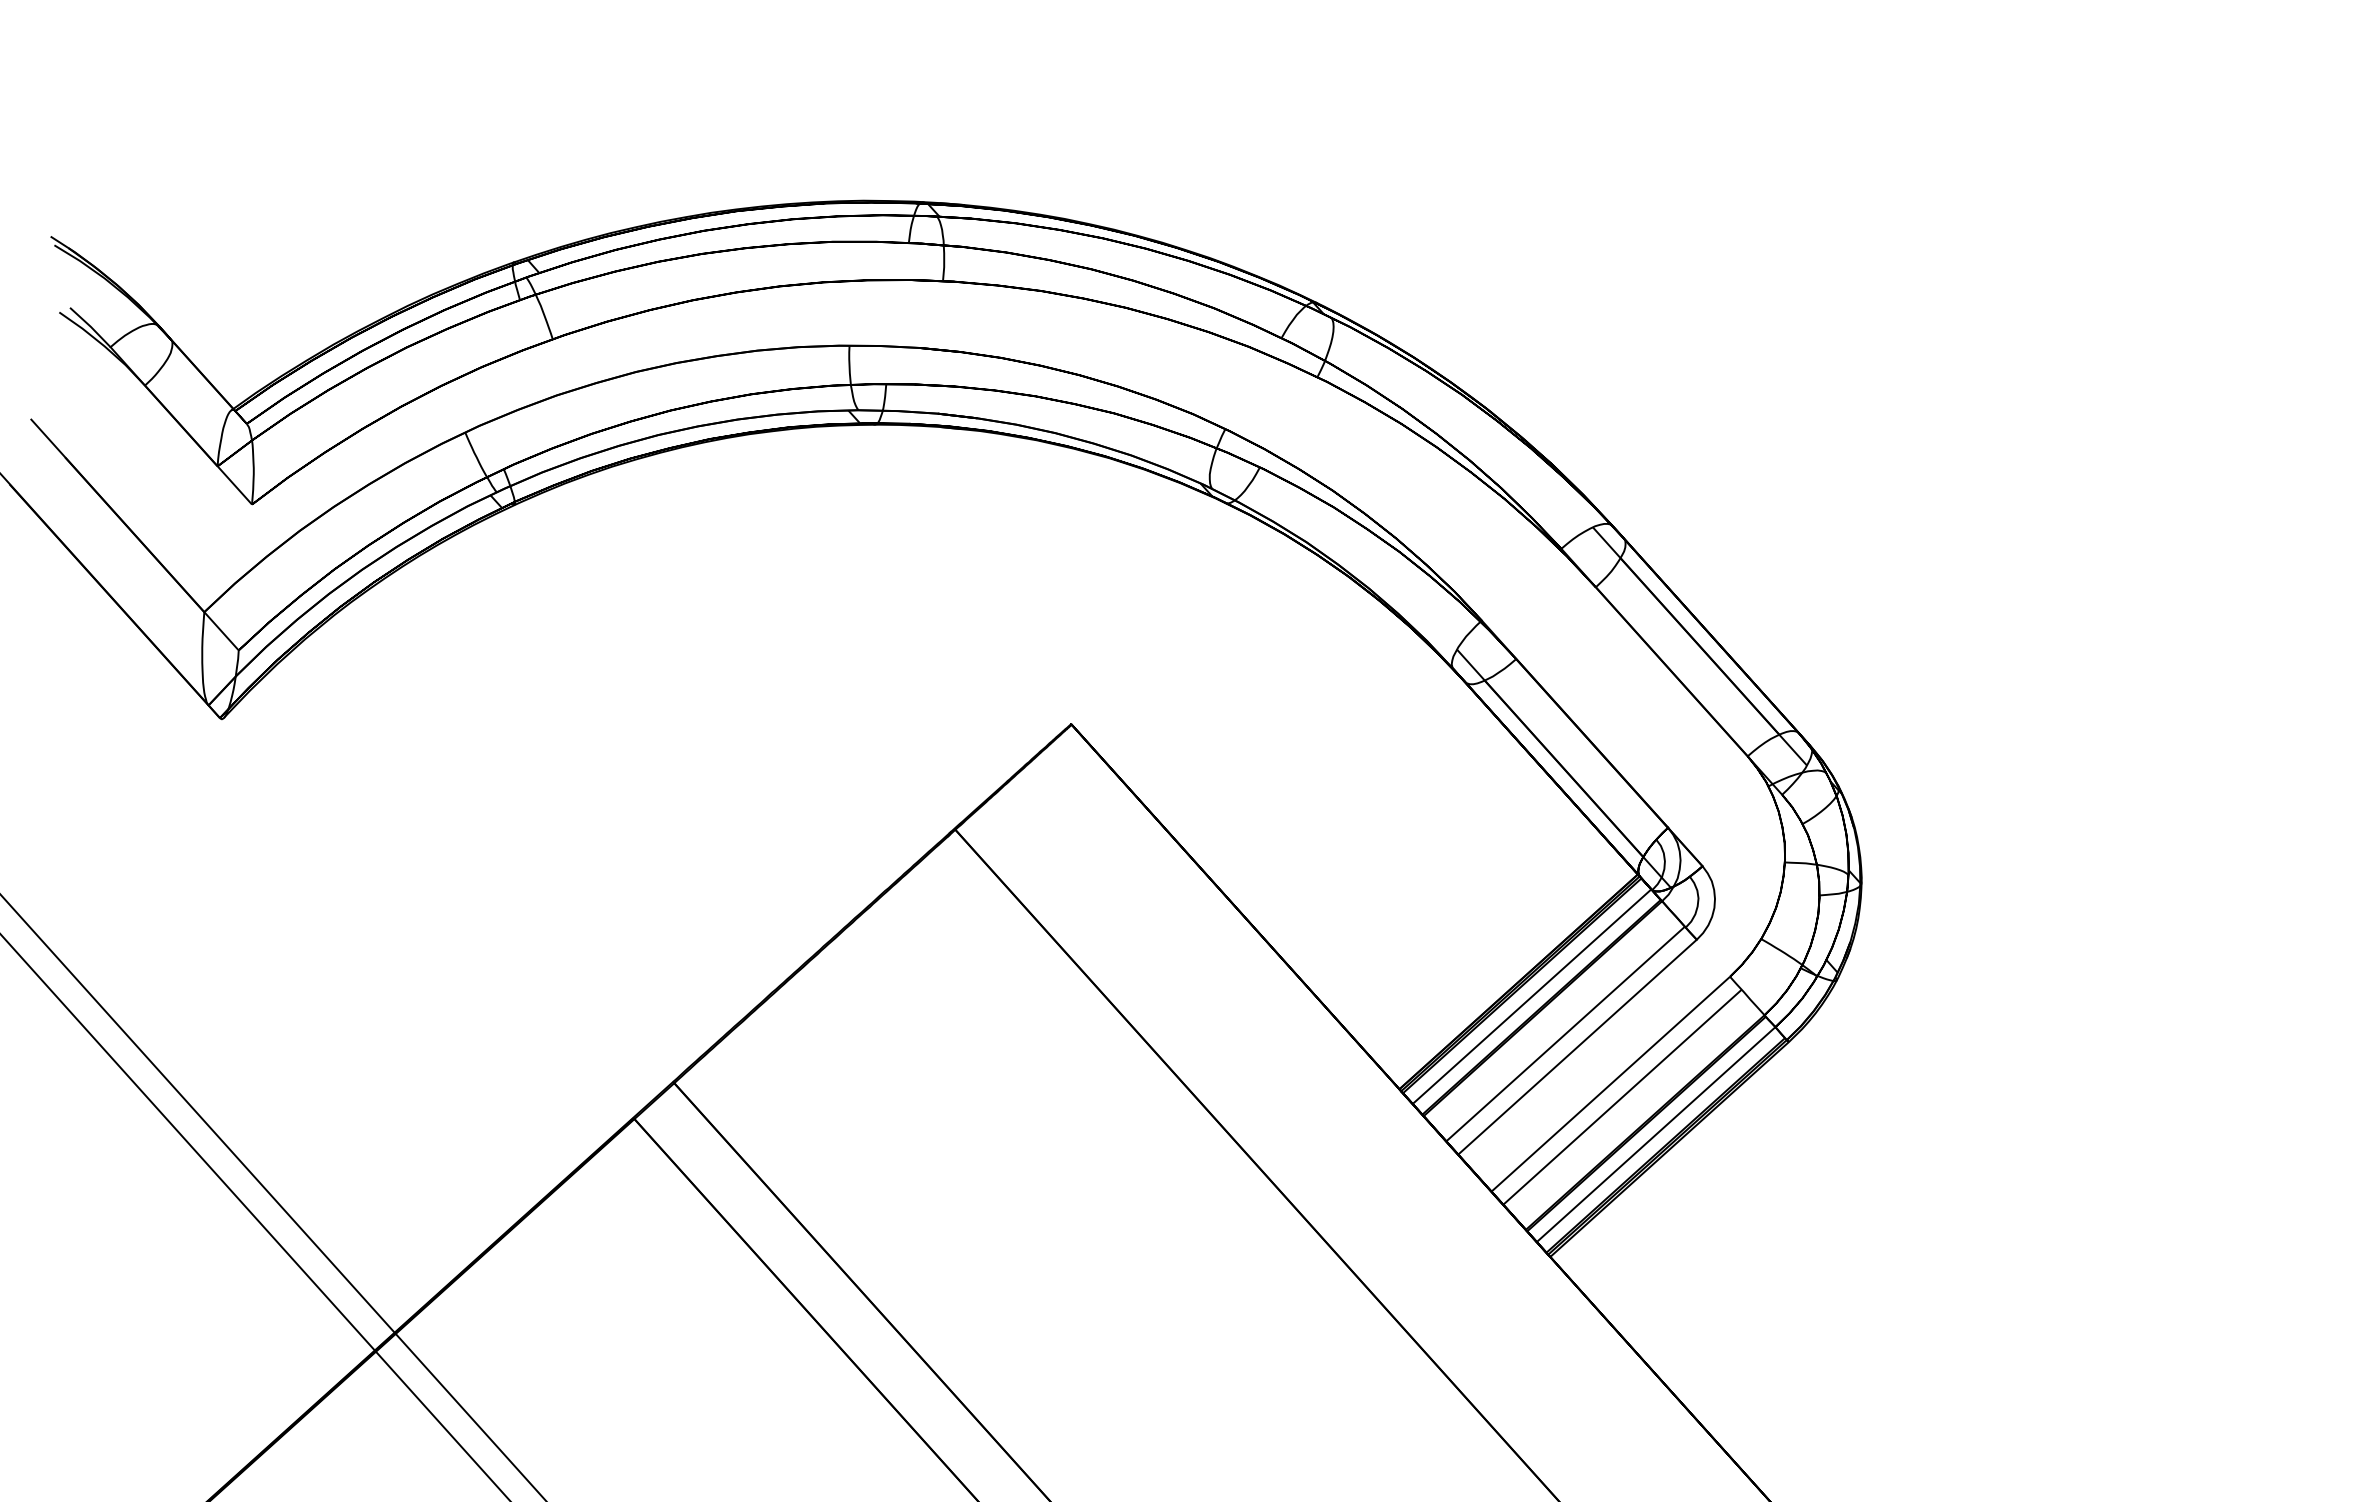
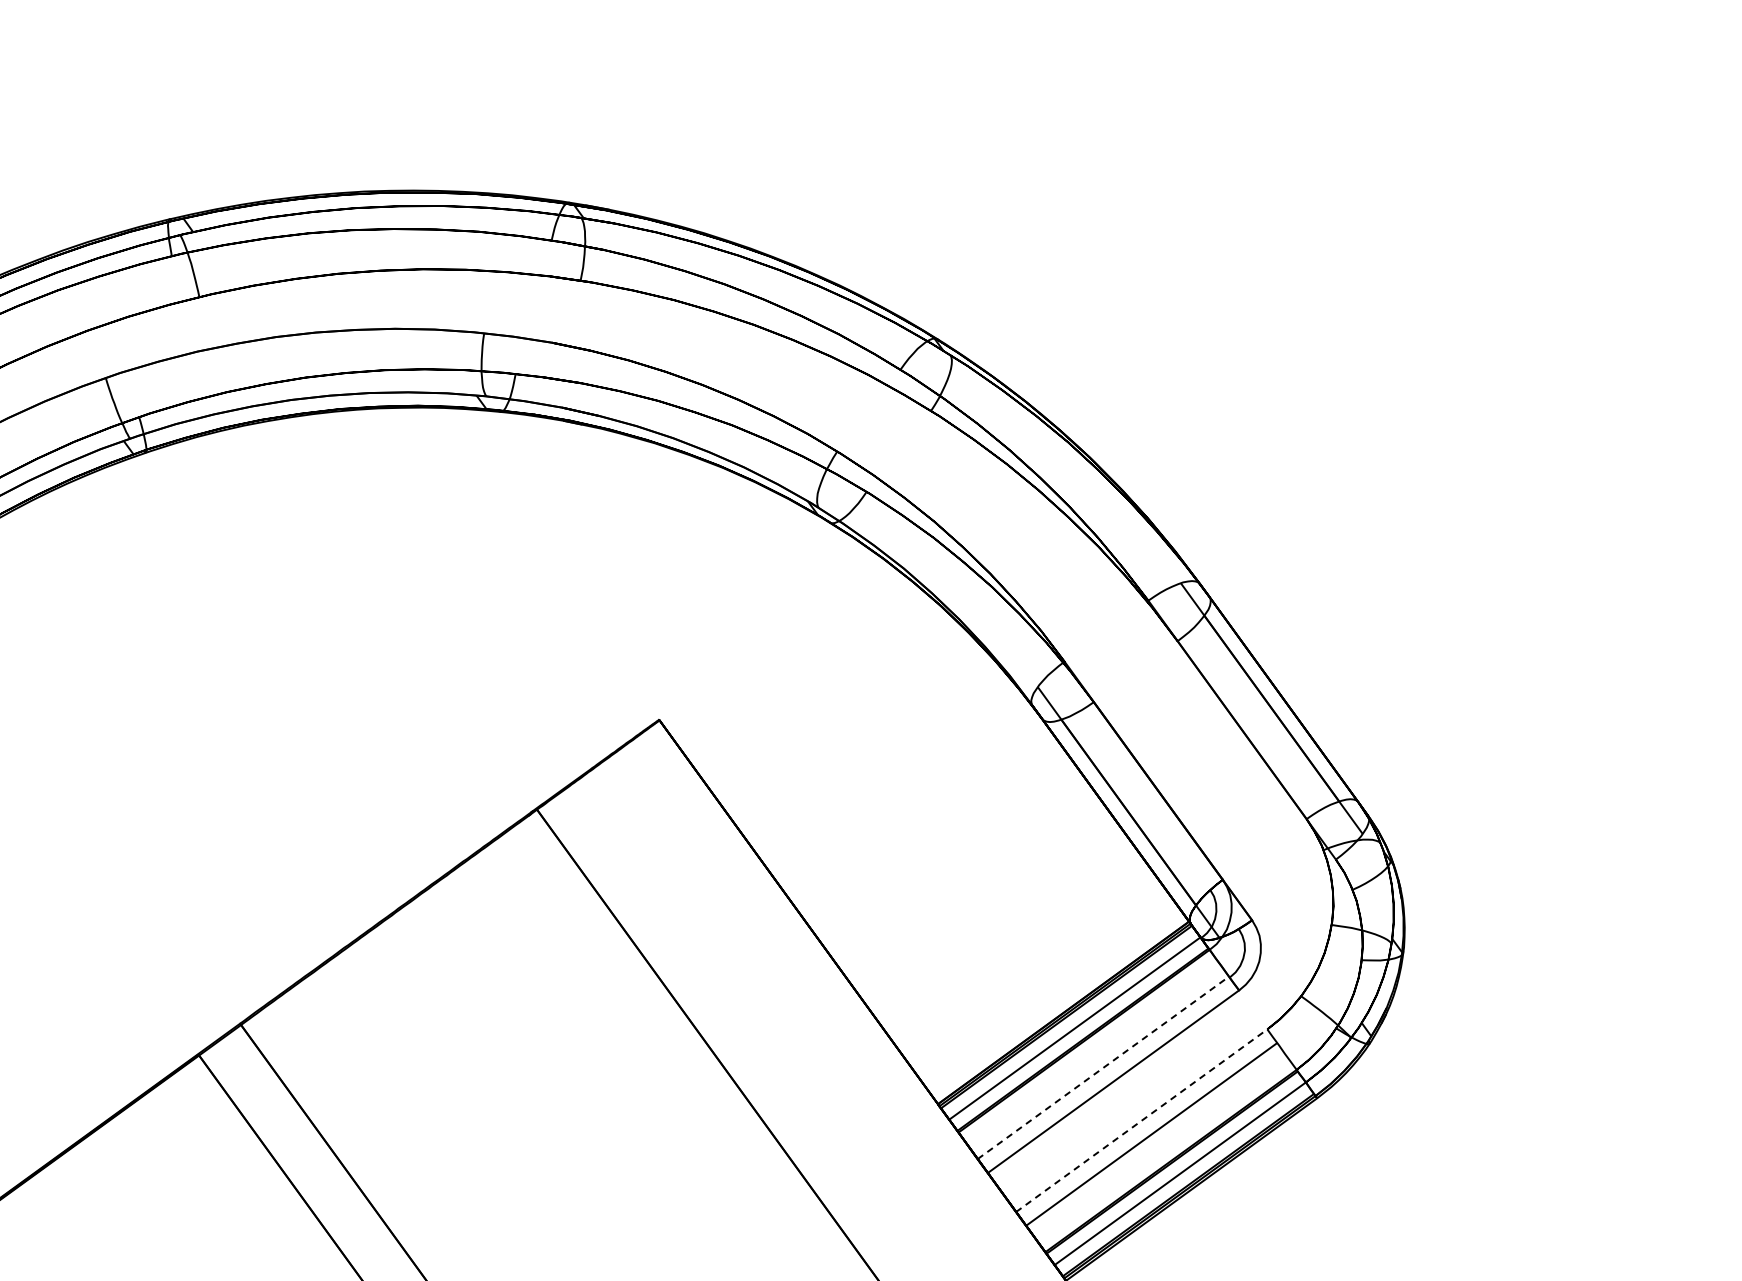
line: (1565, 1034) -> (1103, 1068), solid -> dashed
line: (1610, 1084) -> (1141, 1120), solid -> dashed

